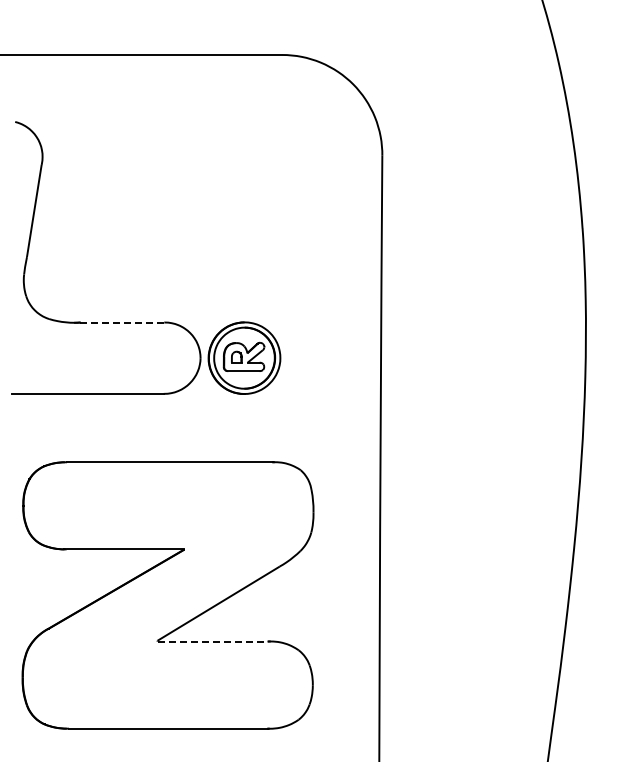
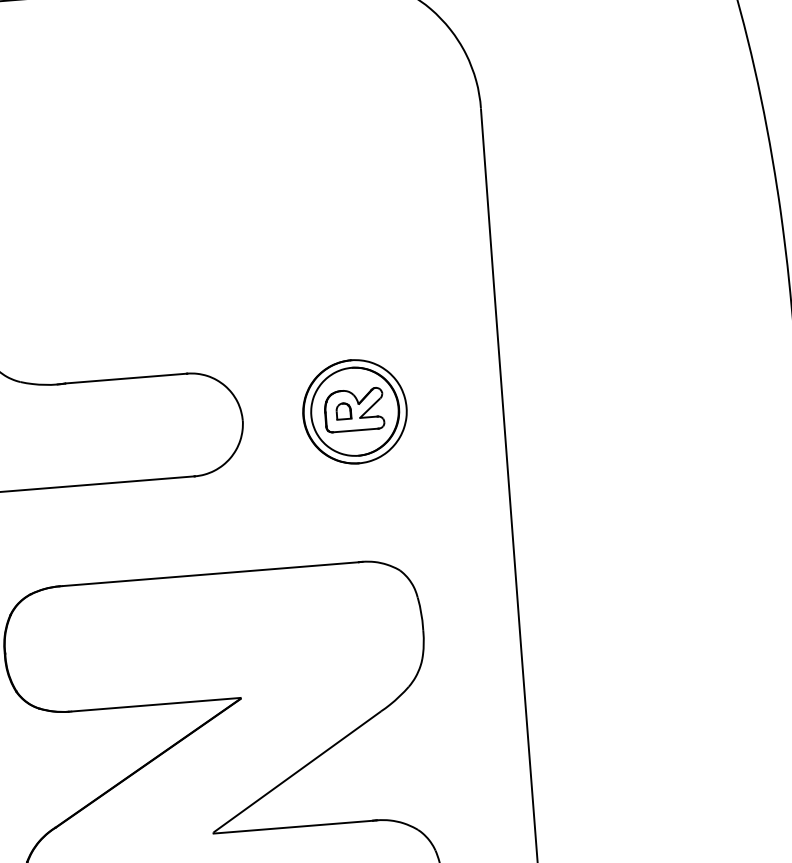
line: (123, 322) -> (127, 378), dashed -> solid
part: (244, 357) -> (354, 410), moved
line: (213, 641) -> (294, 826), dashed -> solid

